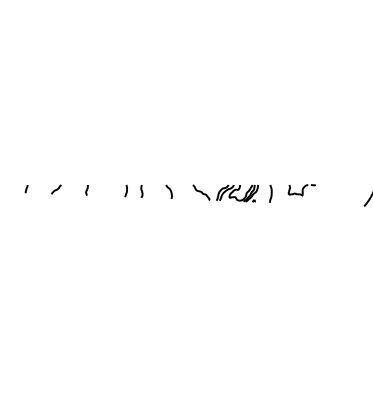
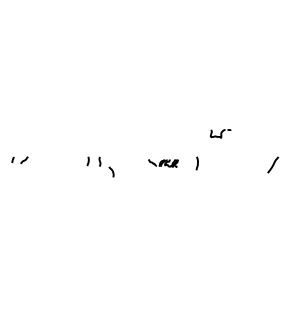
curve: (56, 189) -> (24, 160), moved
curve: (86, 189) -> (58, 160), removed
part: (301, 189) -> (220, 133), moved
curve: (169, 191) -> (111, 171), moved
part: (226, 193) -> (163, 163), size x0.6

